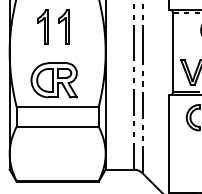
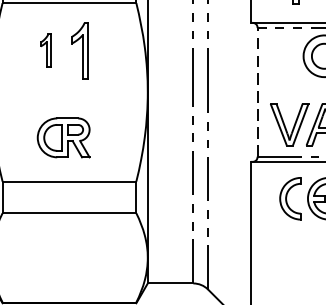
part: (42, 26) -> (44, 49), size x0.6
line: (172, 52) -> (256, 92), solid -> dashed
part: (53, 80) -> (62, 138), size x0.7

